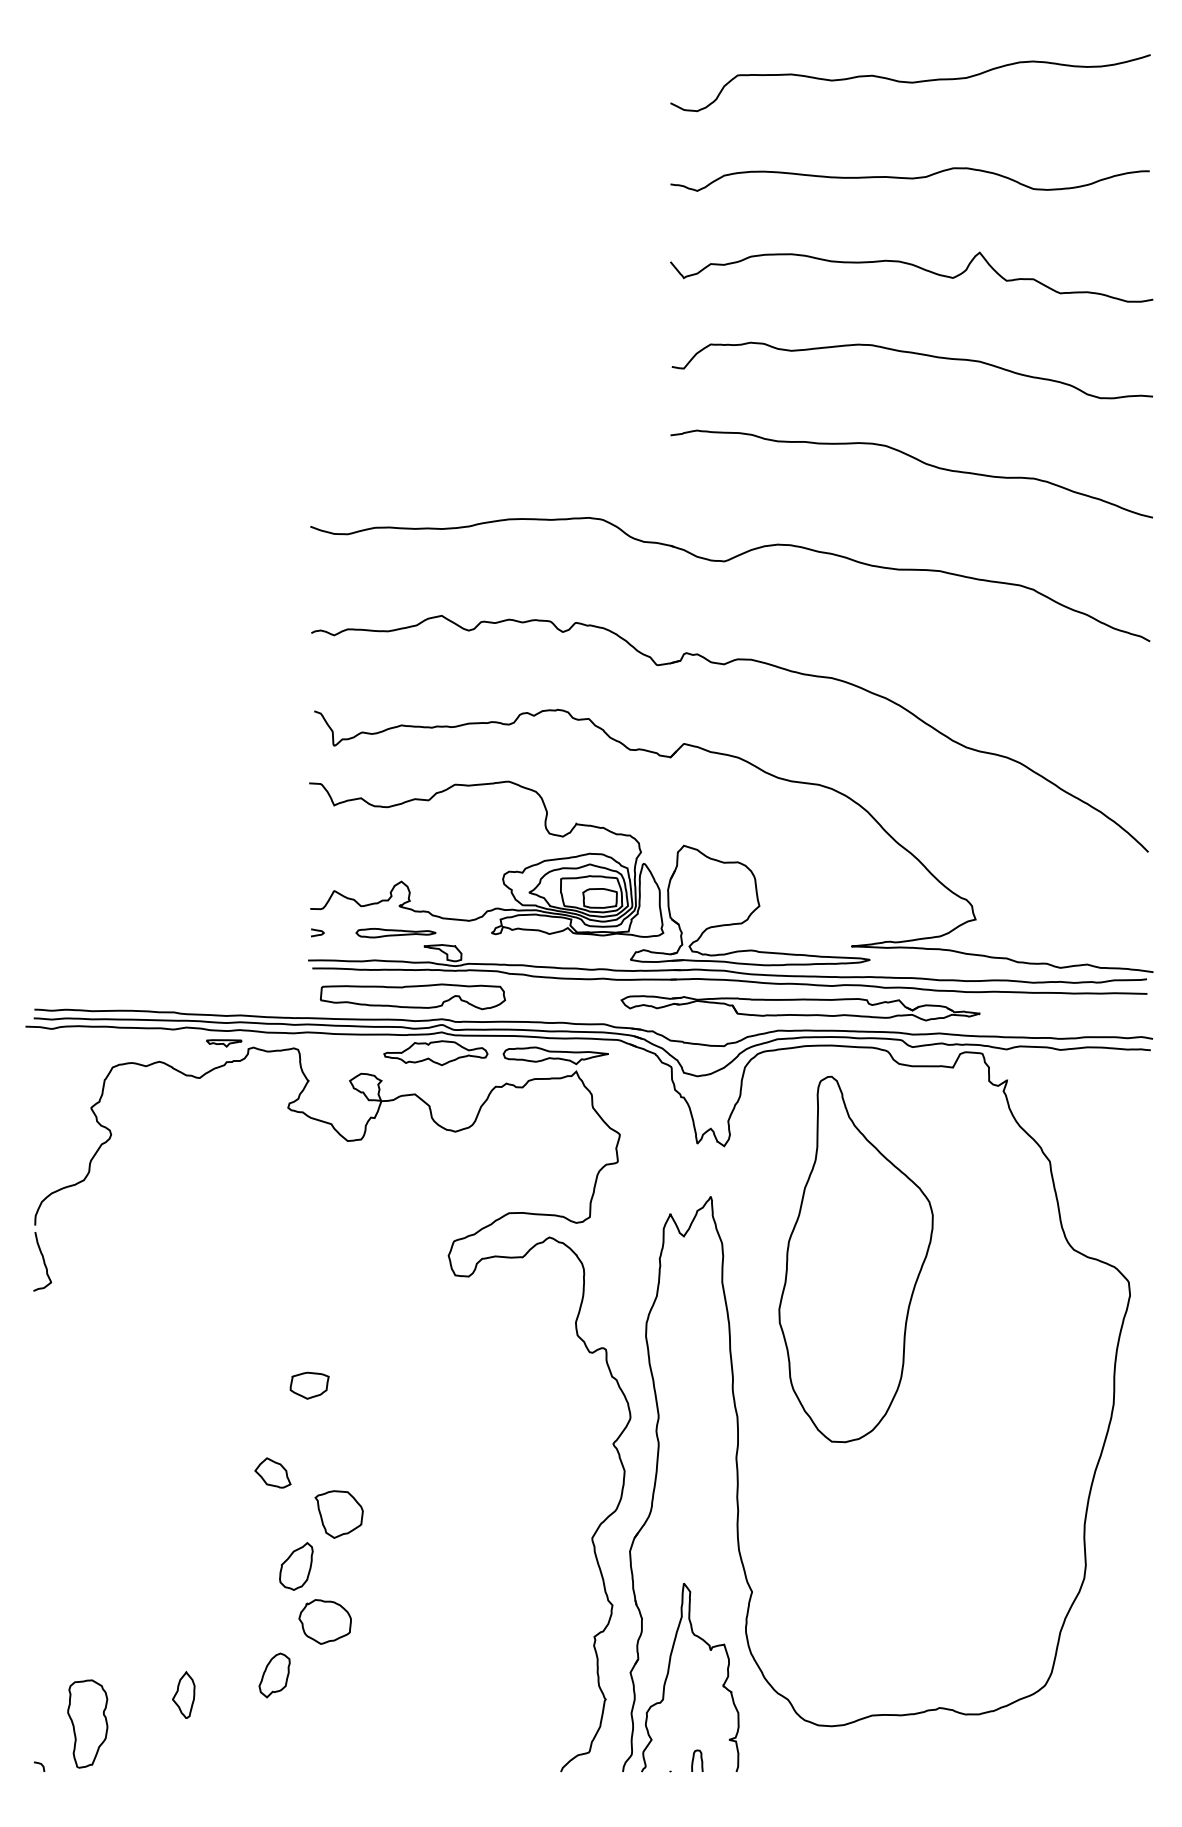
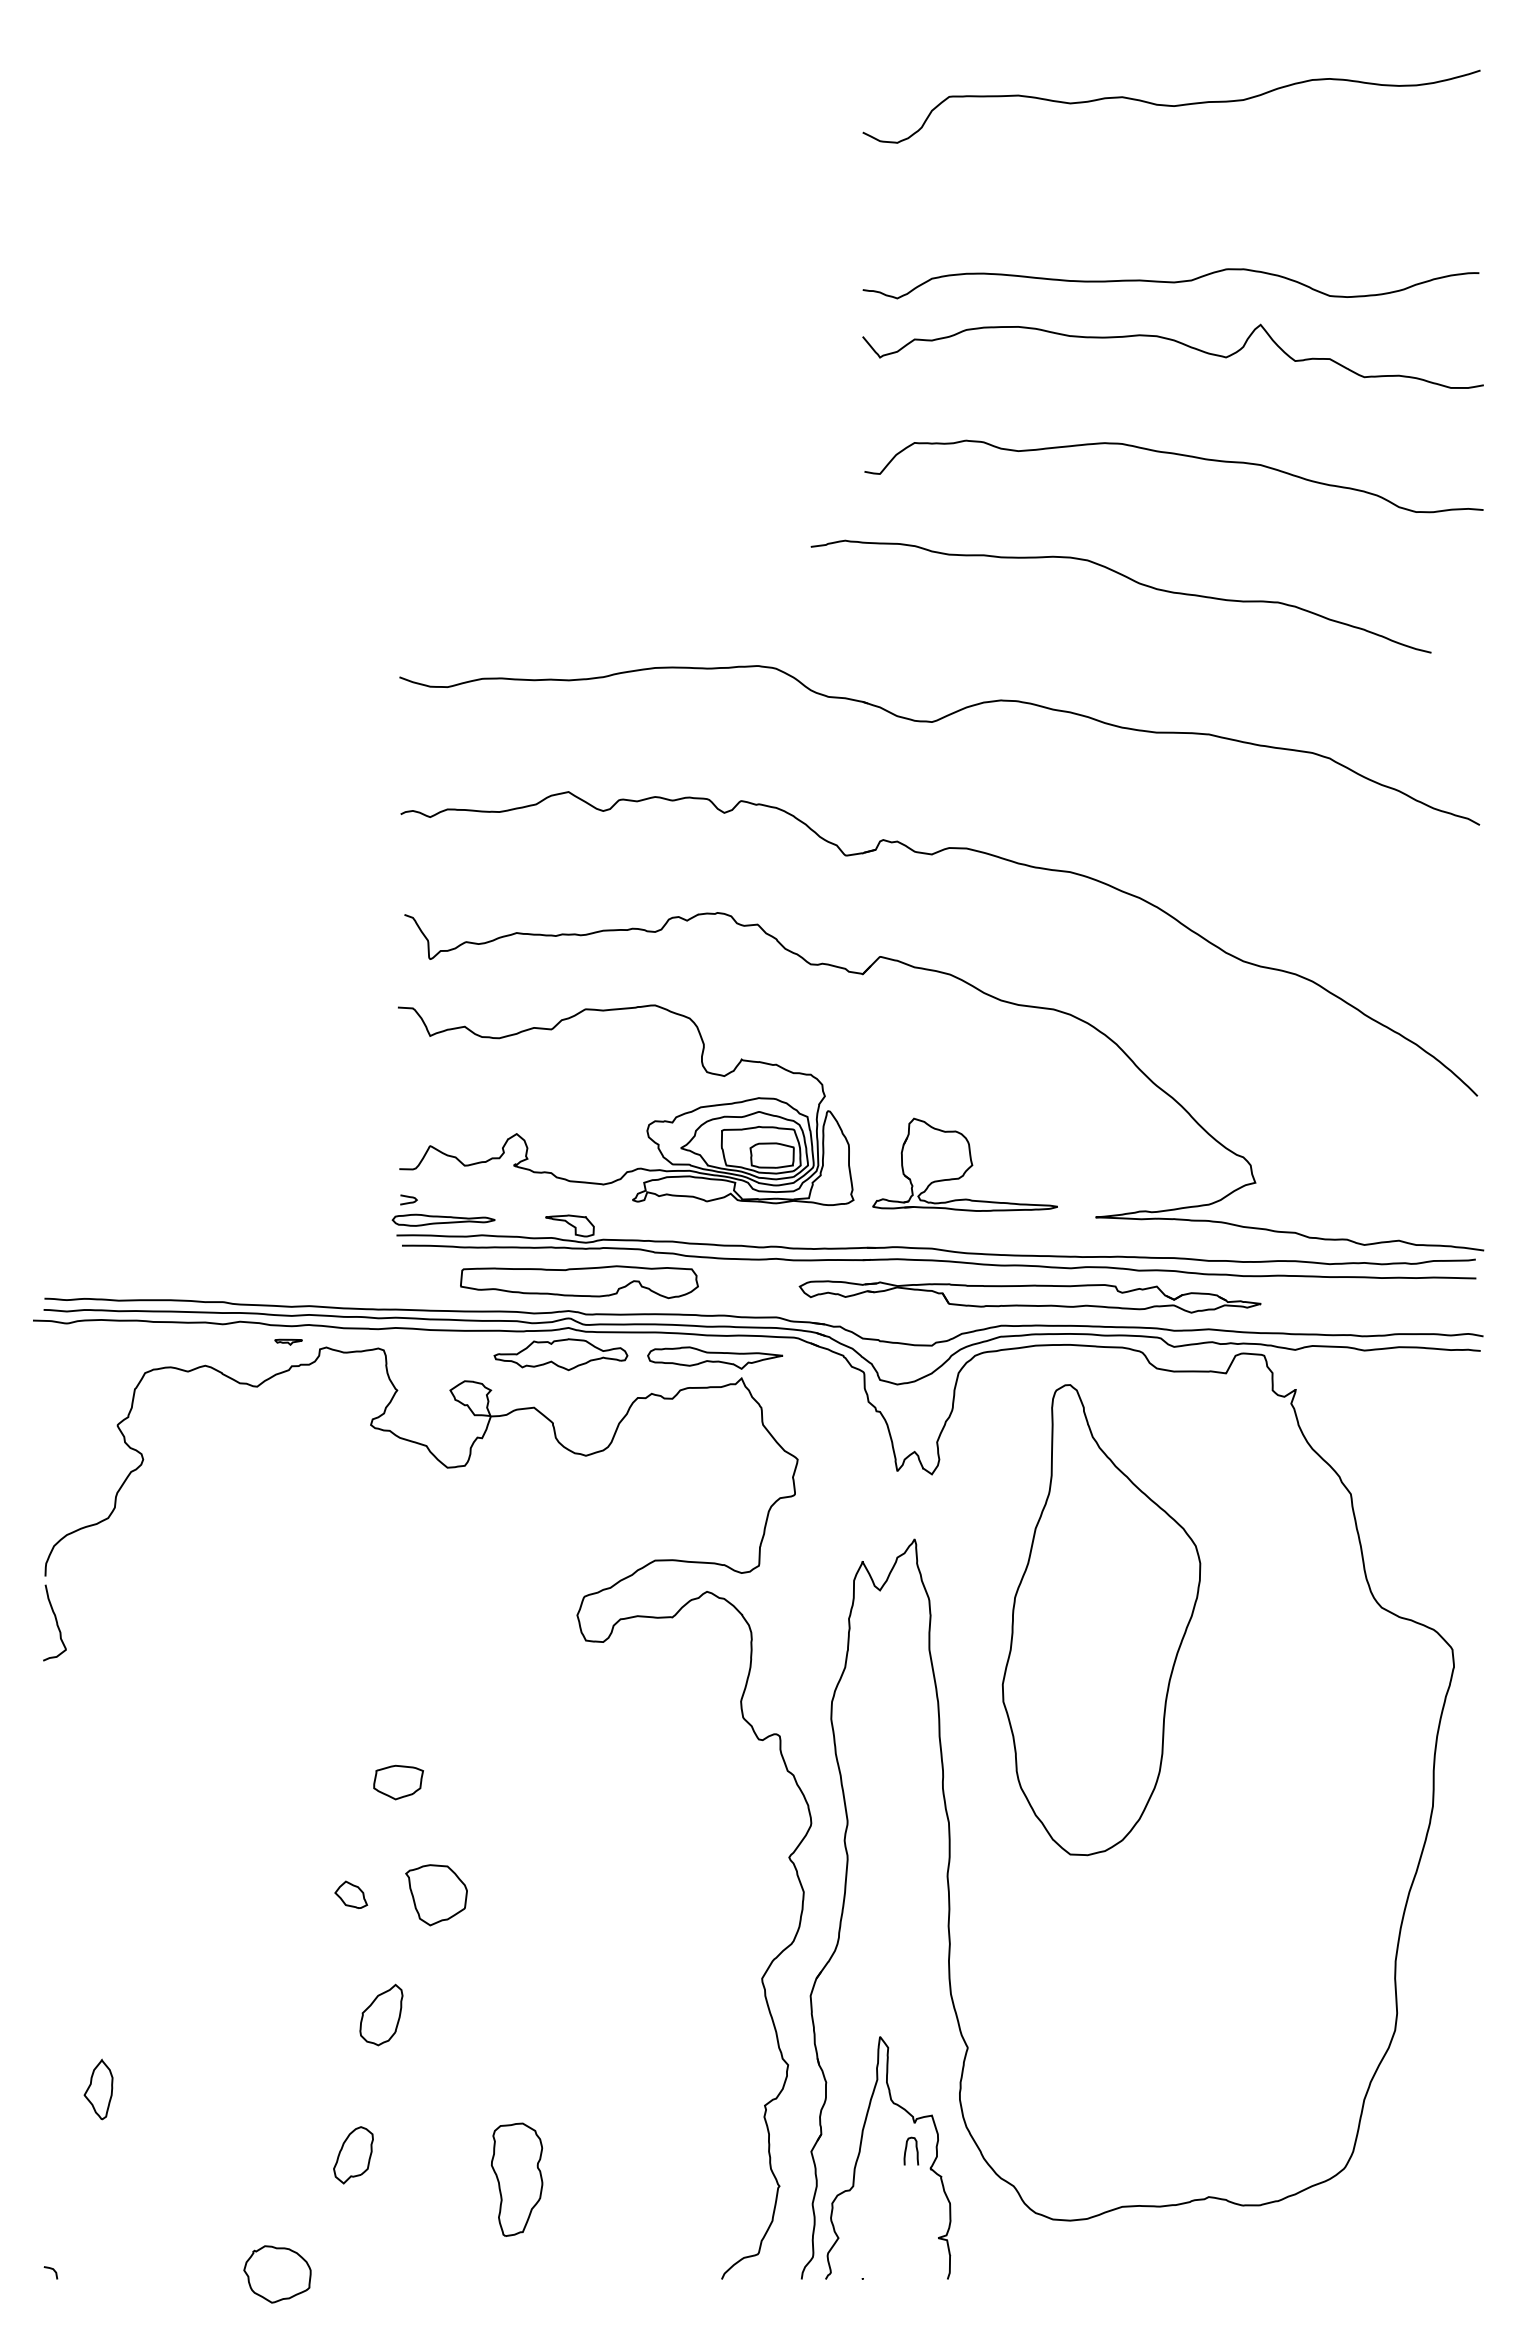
curve: (909, 179) -> (1170, 283), moved
curve: (920, 462) -> (1132, 581), moved
part: (749, 905) -> (964, 1164), size x0.6
part: (395, 932) -> (443, 1219), moved
part: (412, 997) -> (579, 1282), moved
part: (224, 1043) -> (288, 1342), size x0.6
part: (272, 1472) -> (350, 1894), size x0.7
part: (339, 1514) -> (436, 1895), moved
part: (325, 1622) -> (277, 2274), moved
part: (183, 1695) -> (98, 2089), moved
part: (88, 1723) -> (517, 2179), moved
curve: (700, 1758) -> (915, 2147), moved

